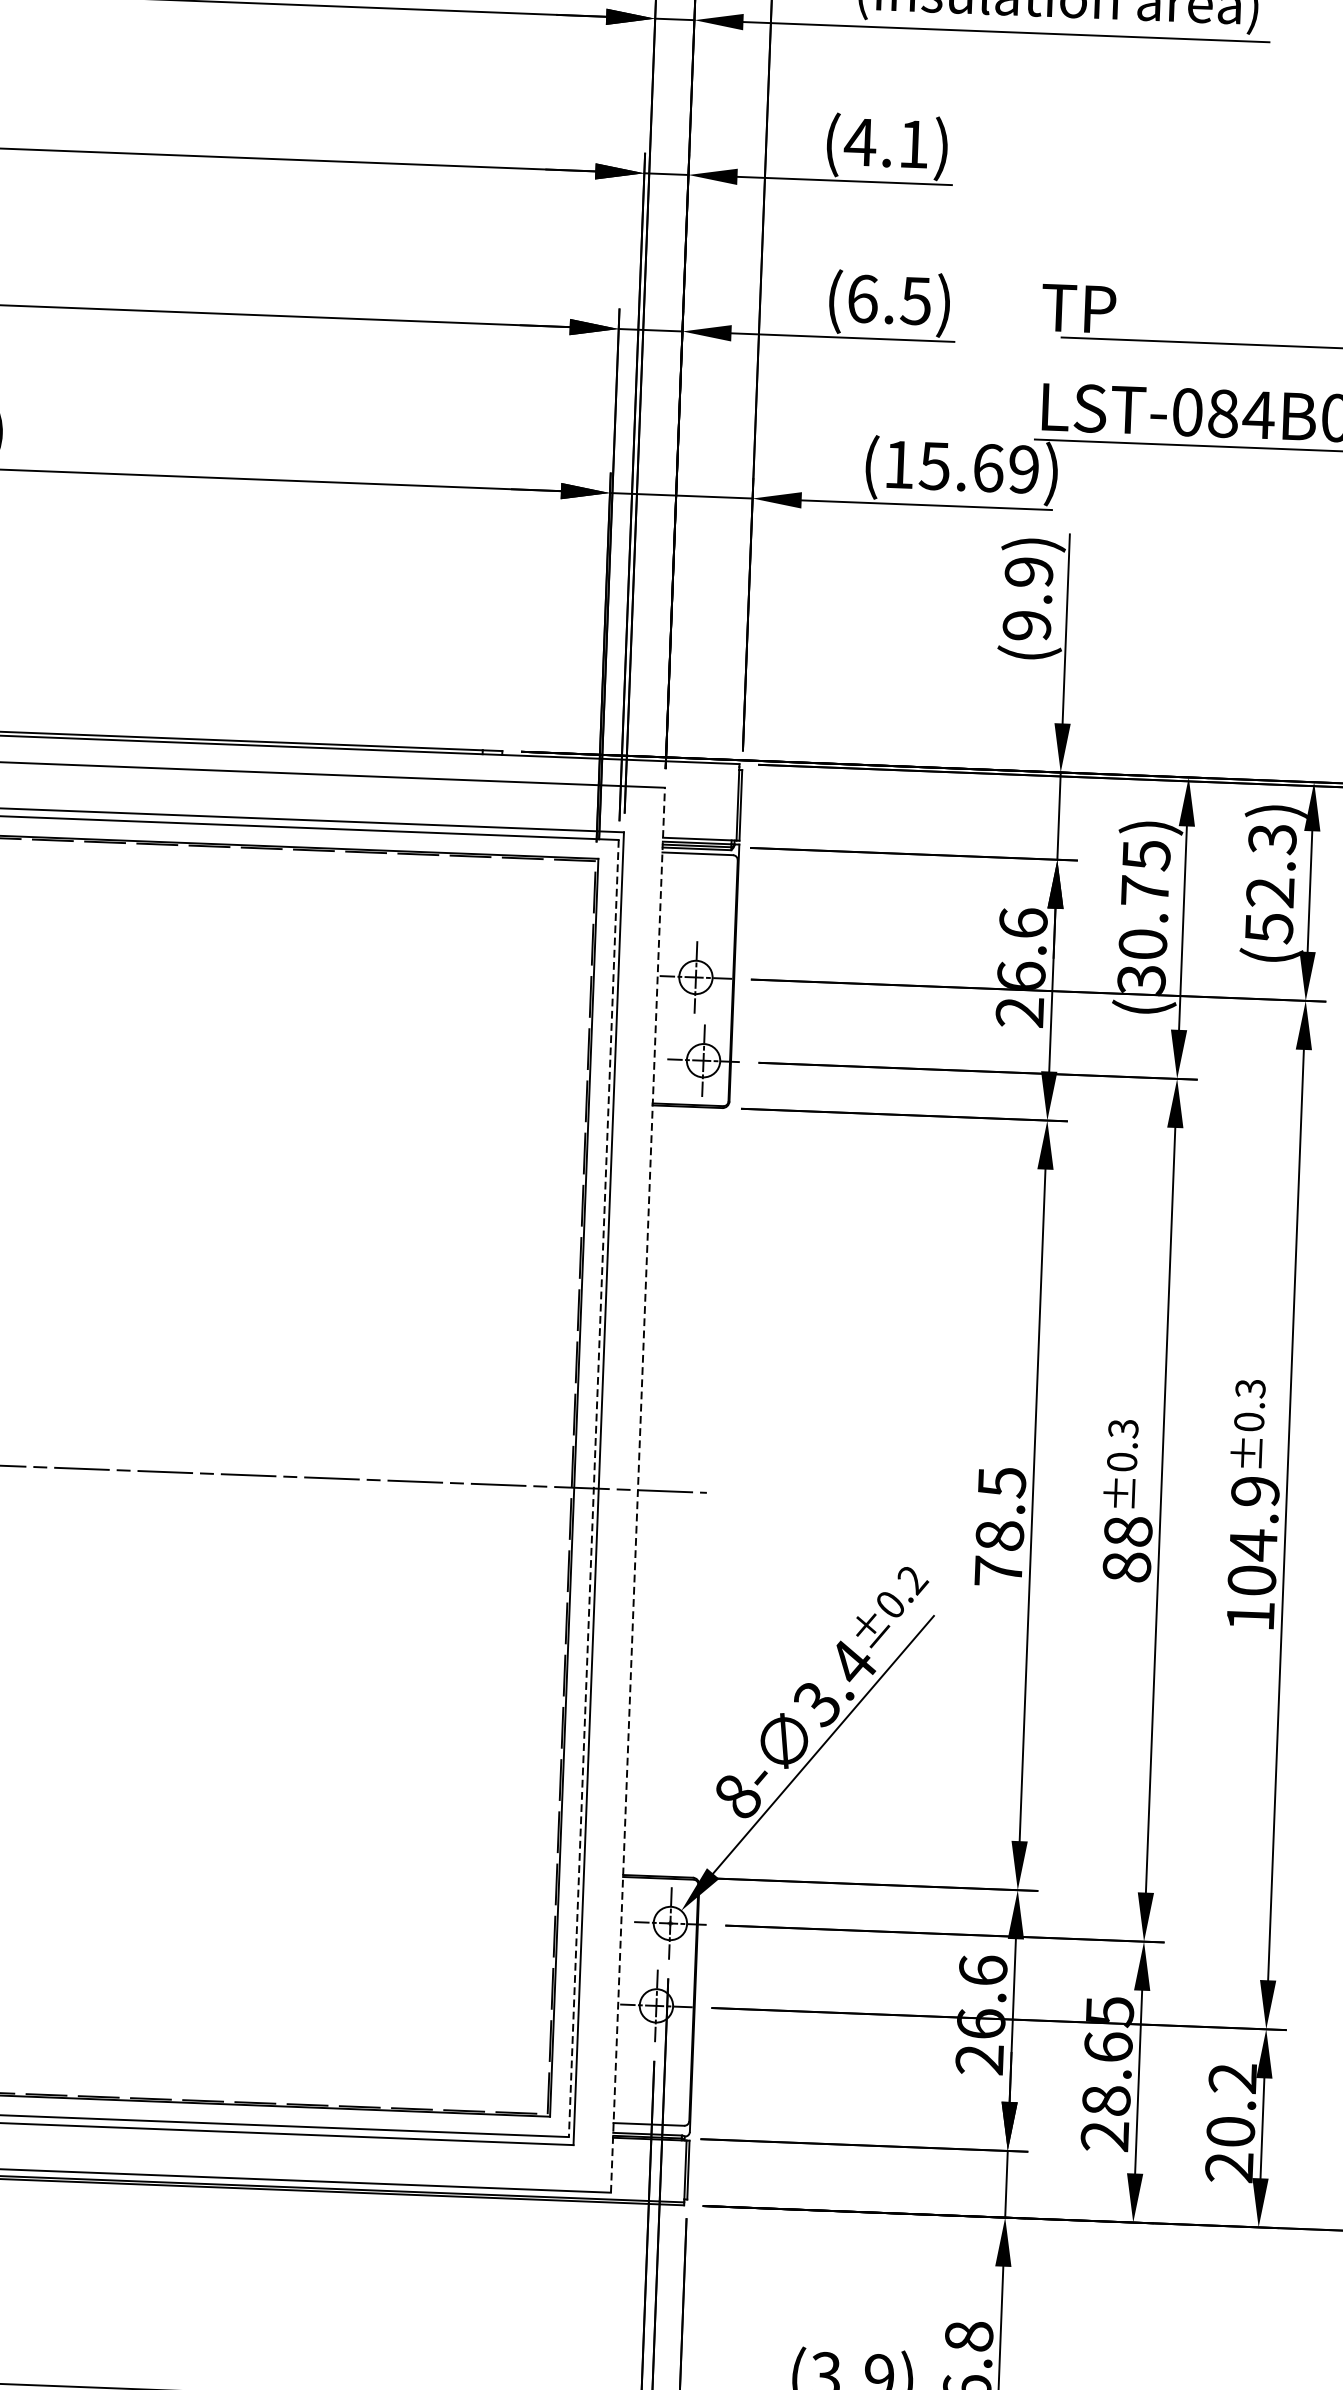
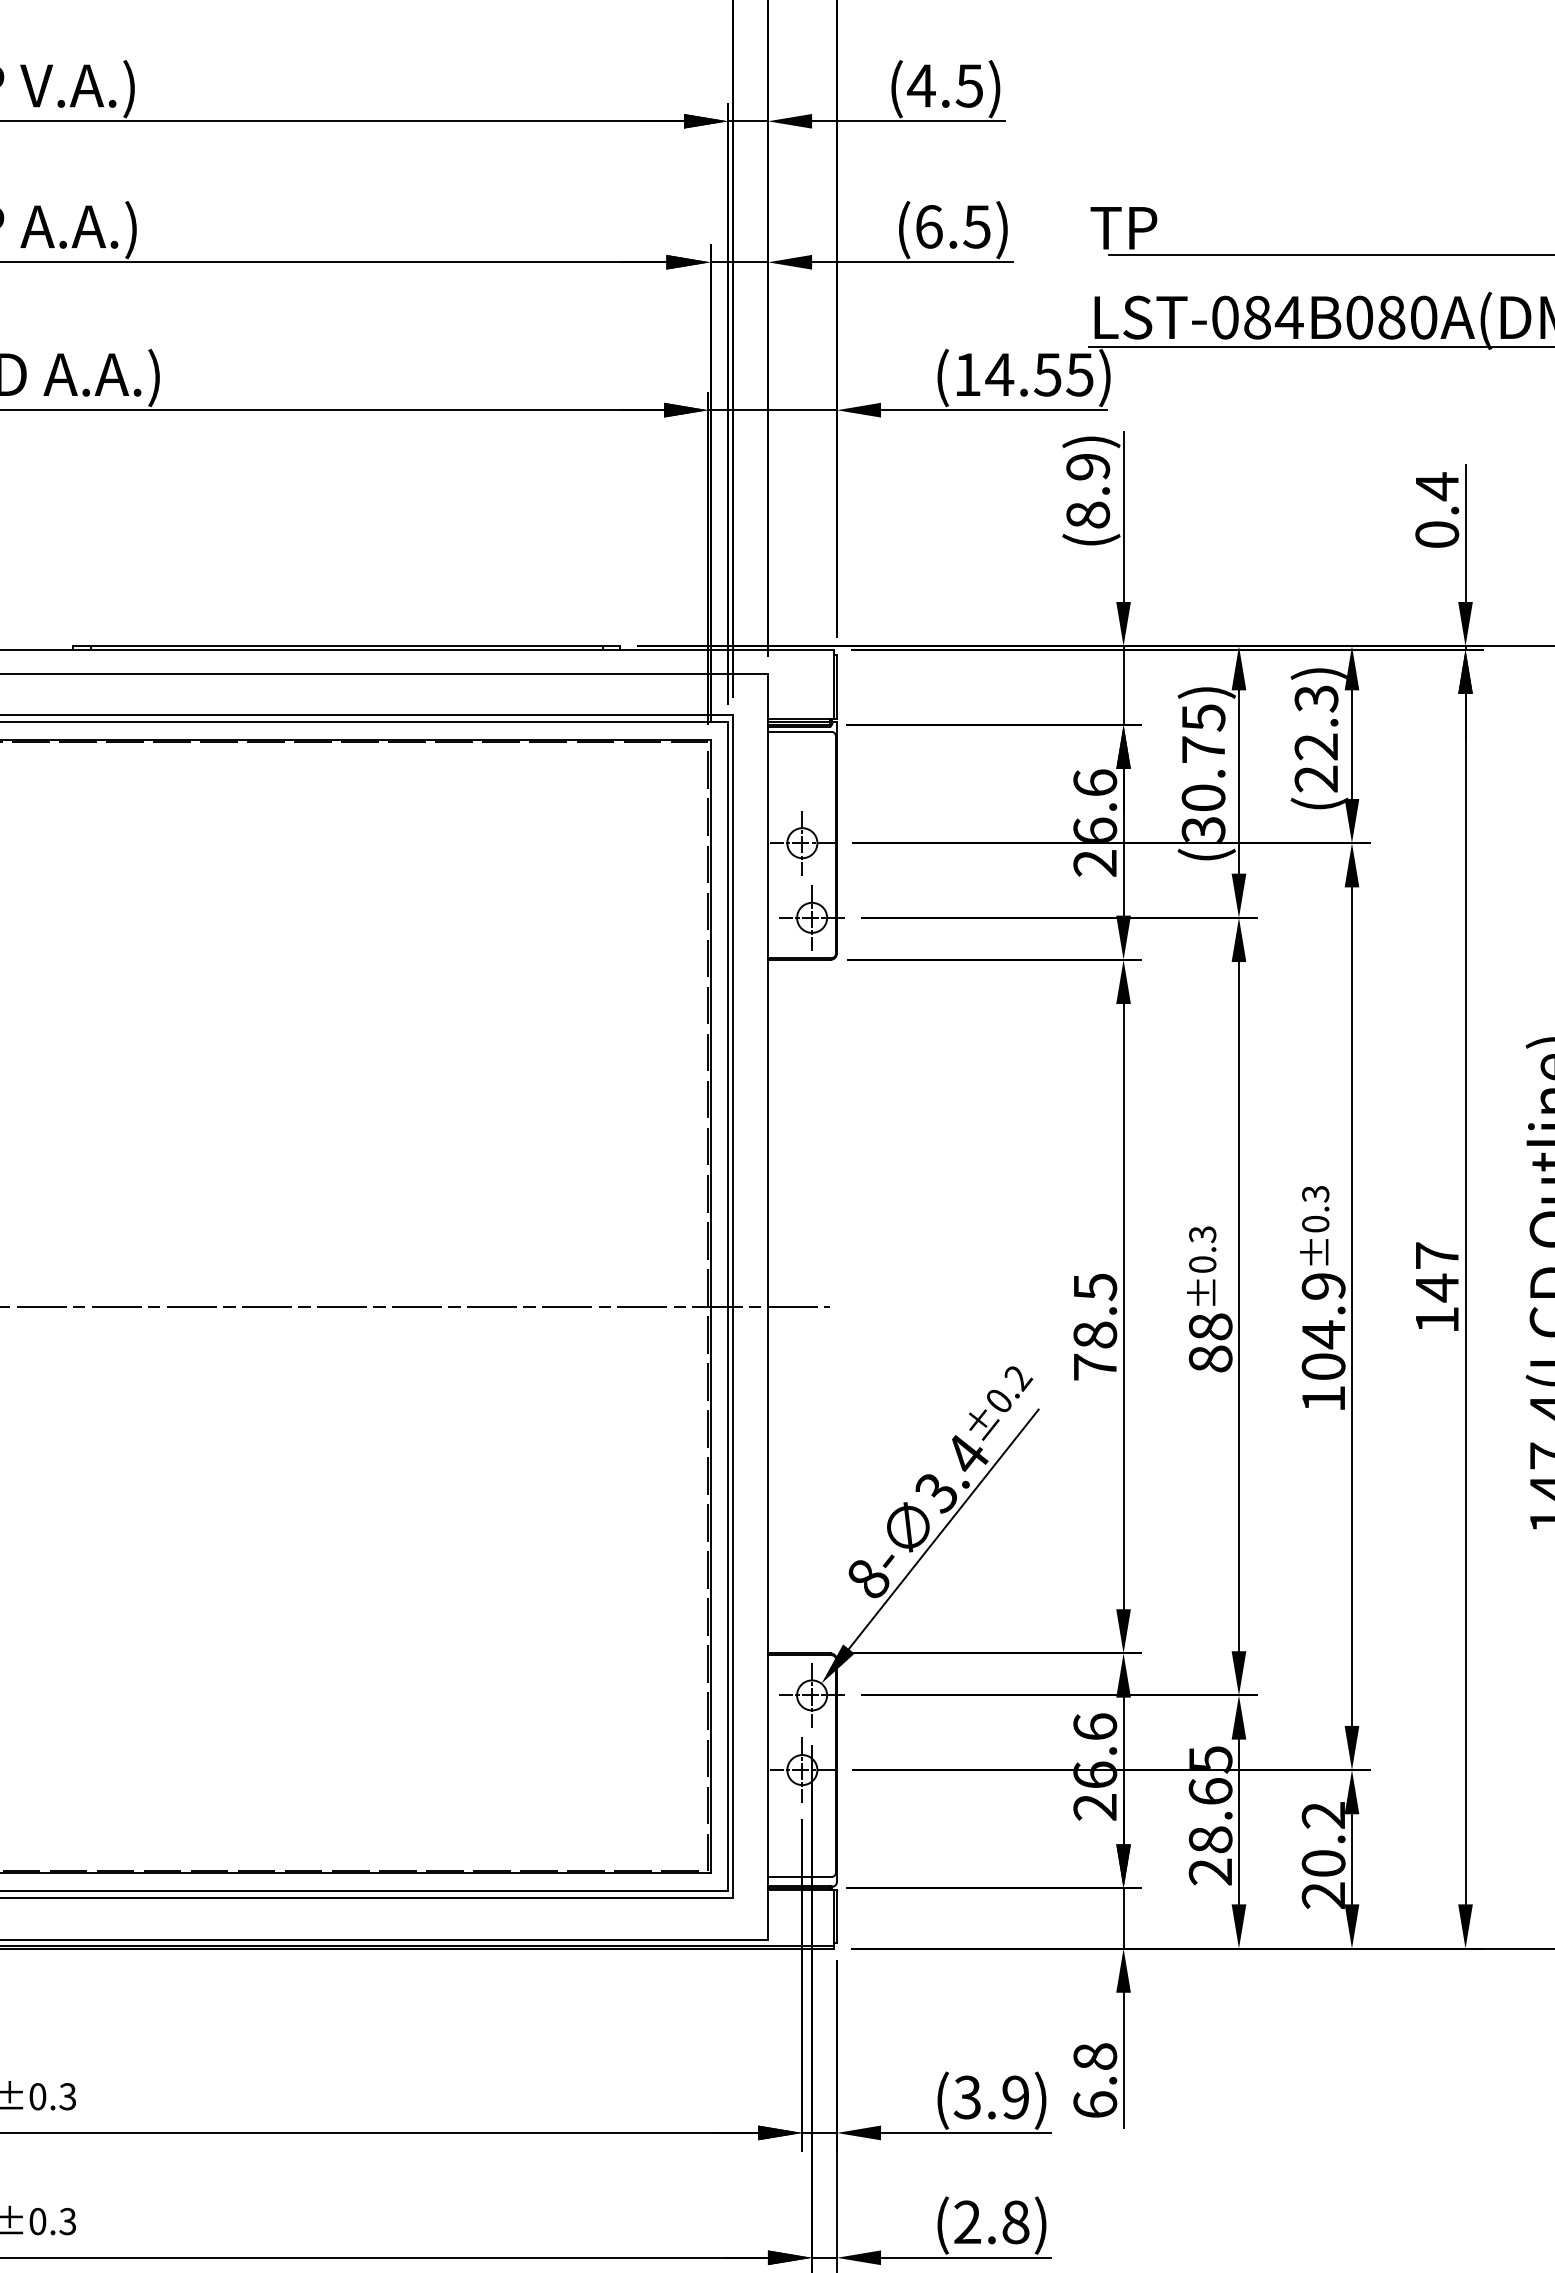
text: (912, 143) -> (968, 85), (4.1) -> (4.5)
text: (979, 467) -> (1039, 374), (15.69) -> (14.55)
text: (1027, 624) -> (1088, 514), (9.9) -> (8.9)
text: (1269, 928) -> (1316, 779), (52.3) -> (22.3)
line: (594, 1489) -> (728, 1307), dashed -> solid
line: (637, 1490) -> (767, 1306), dashed -> solid

